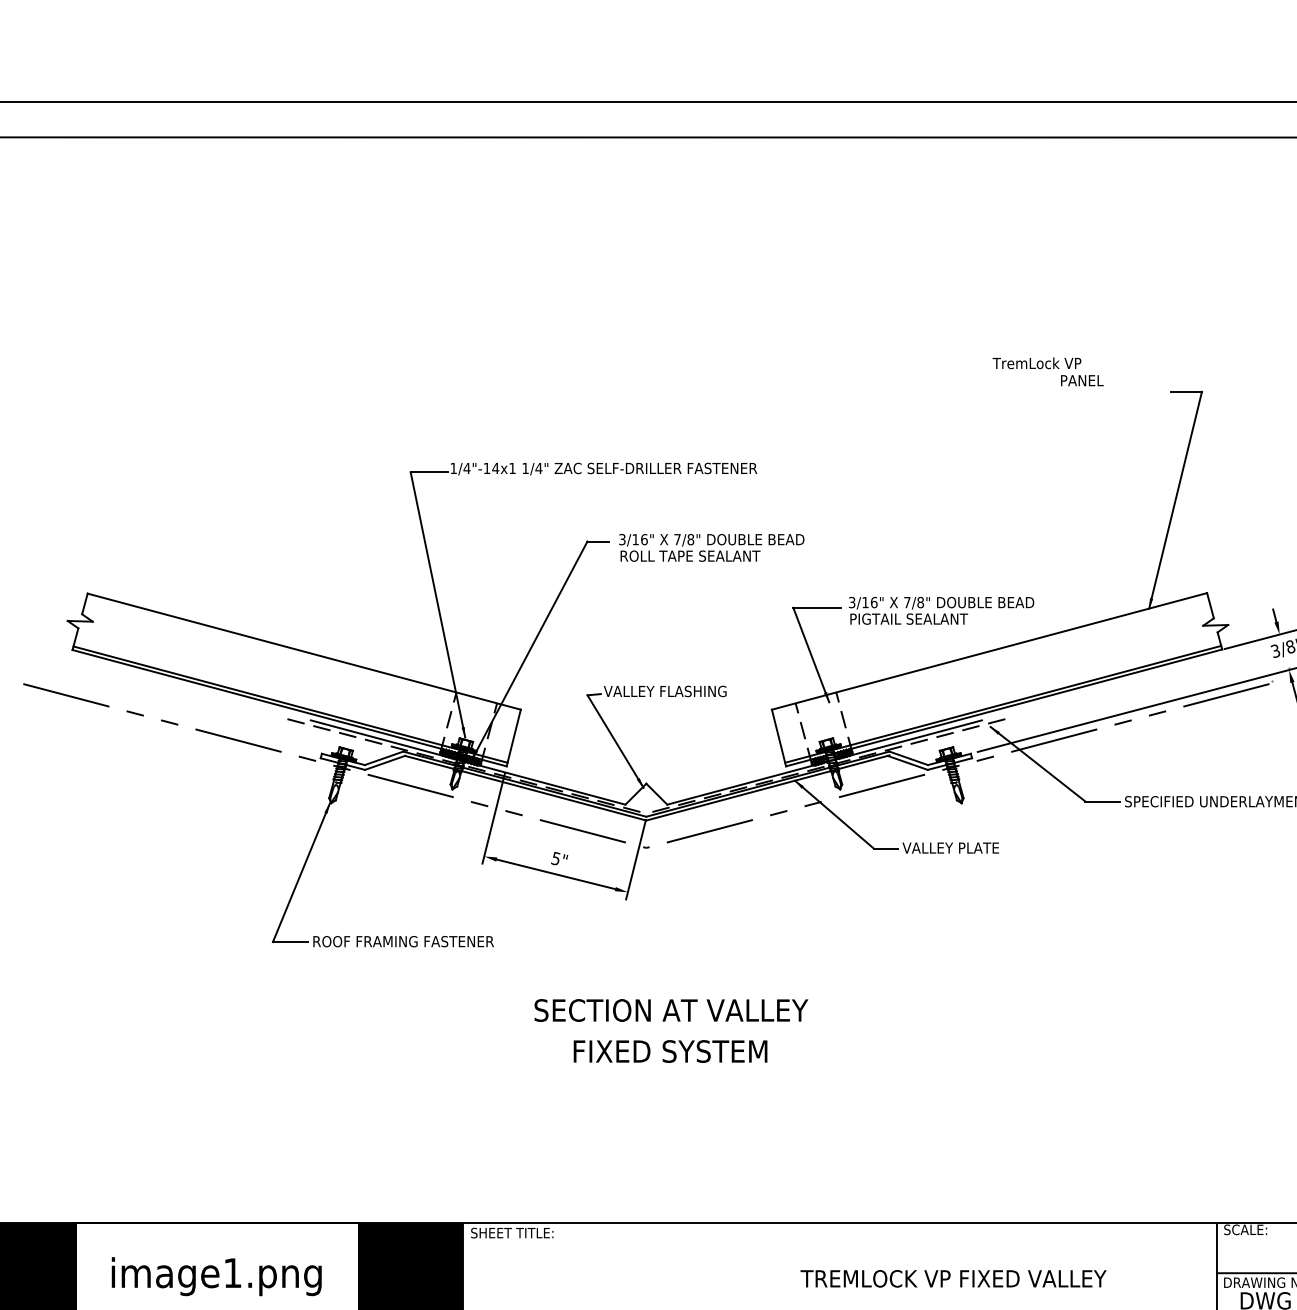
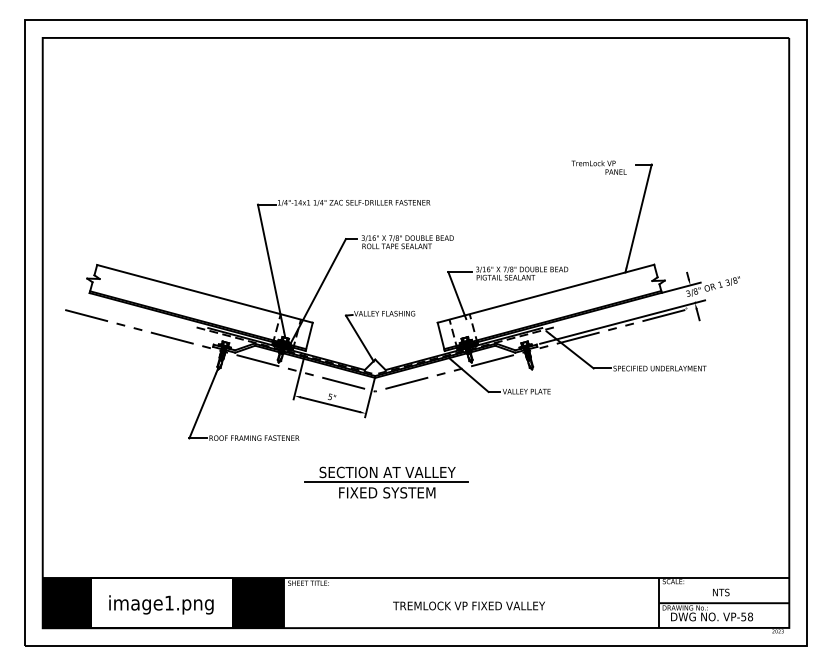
text: (1046, 371) -> (598, 167), moved
line: (669, 1030) -> (386, 482), added
text: (952, 1277) -> (468, 605), moved

